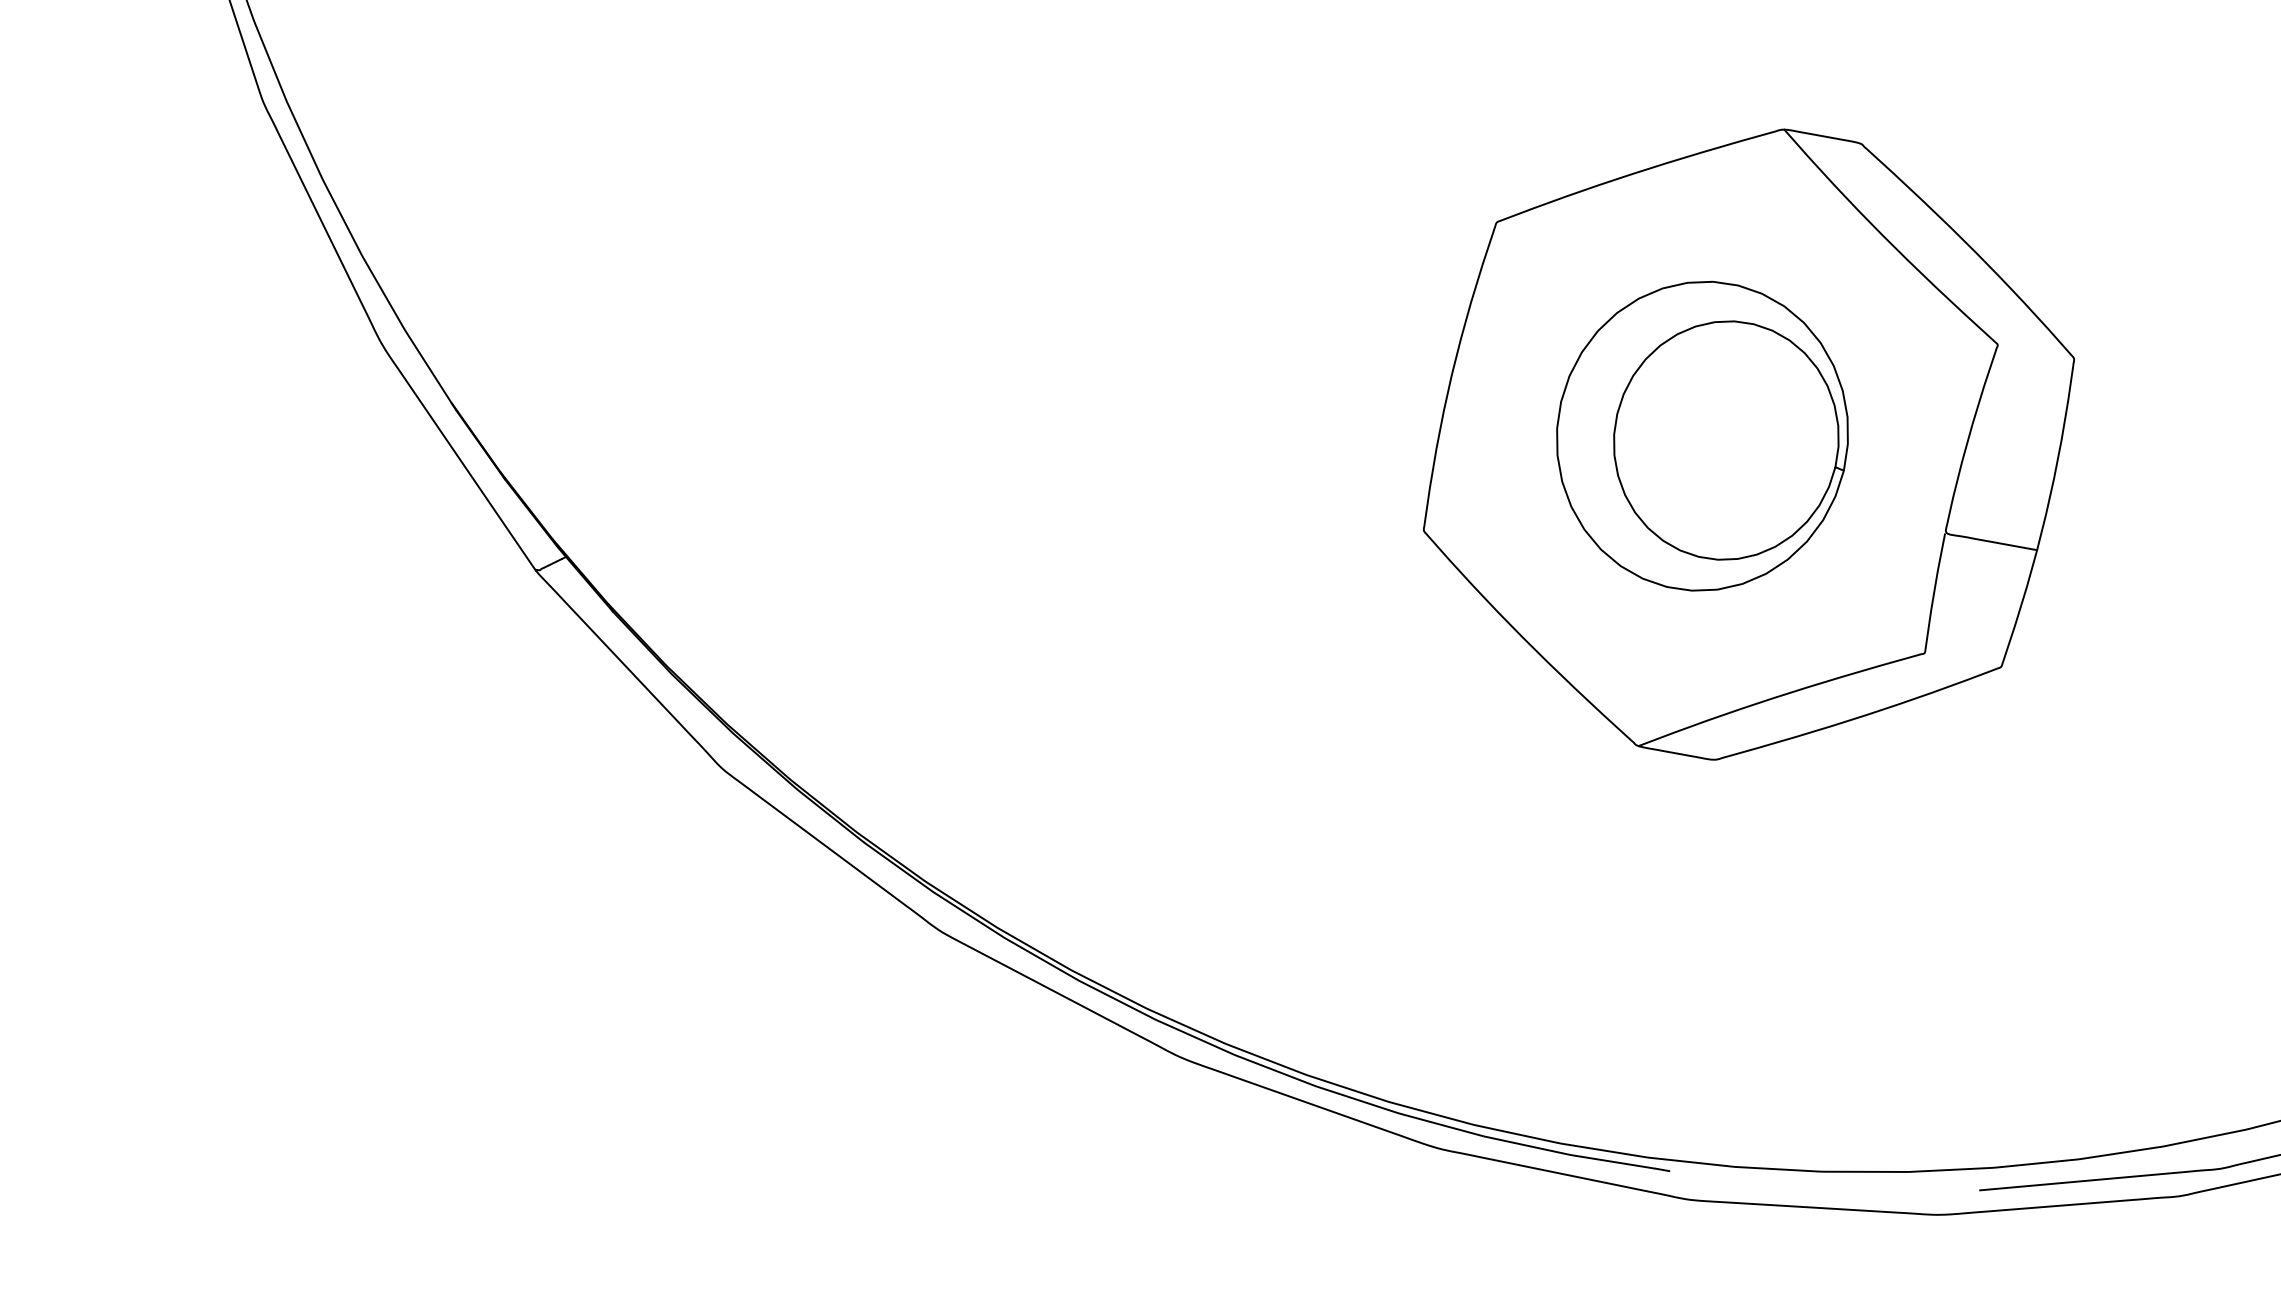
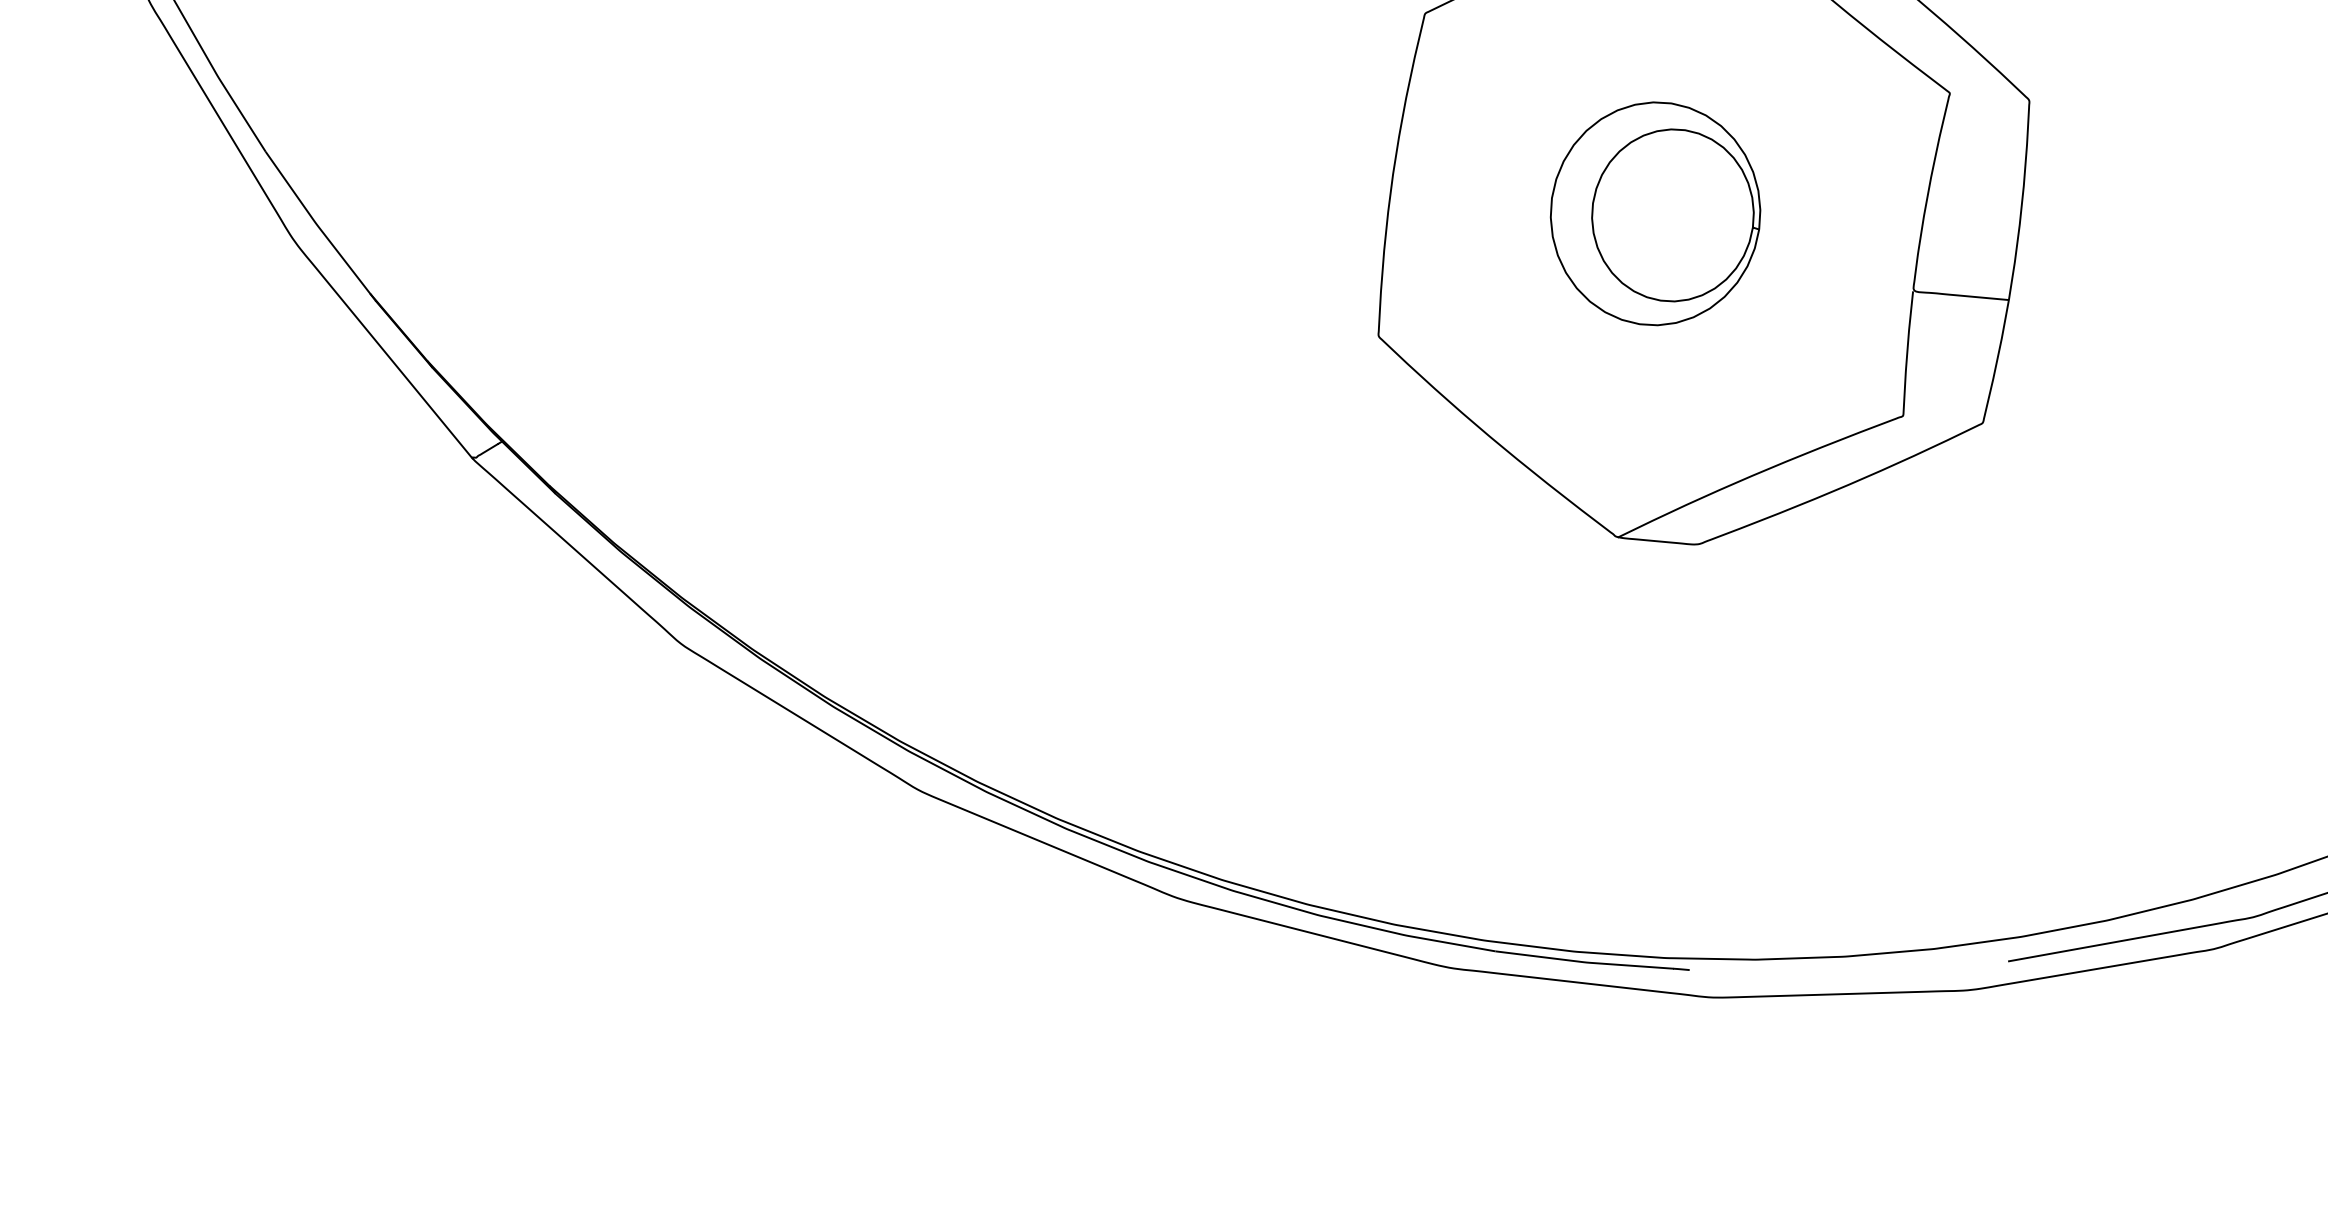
part: (1702, 435) -> (1655, 213), size x0.7

